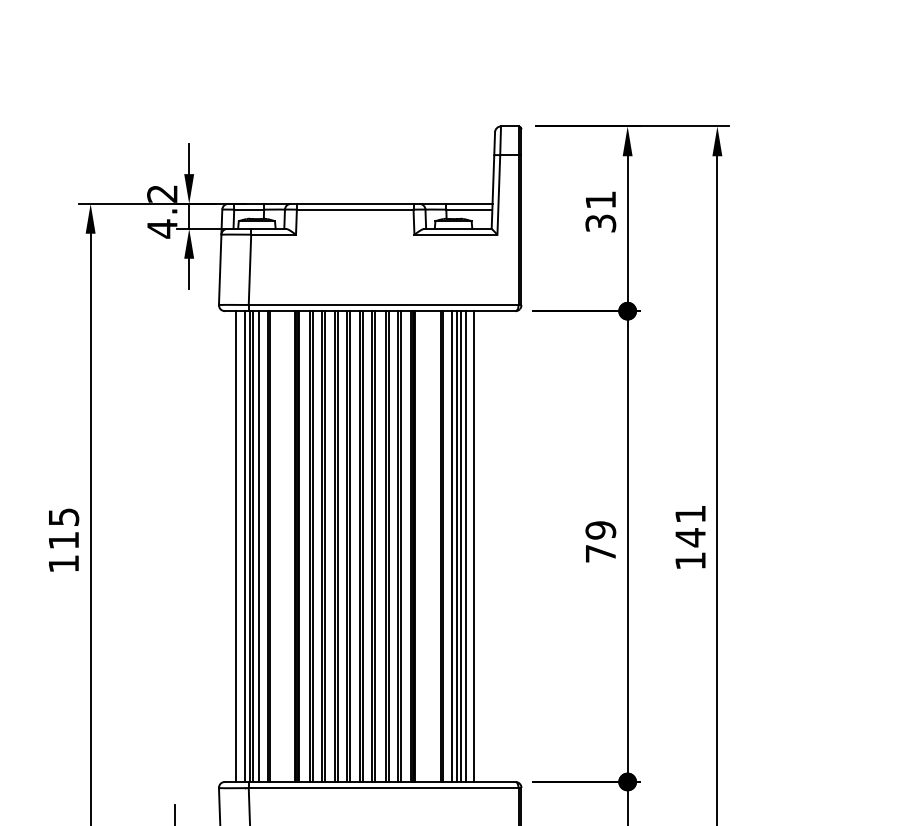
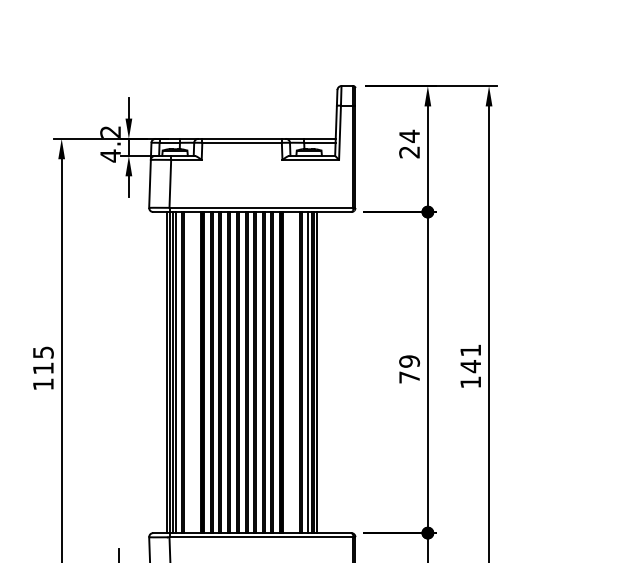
text: (600, 210) -> (409, 143), 31 -> 24
line: (235, 546) -> (160, 372), removed
line: (474, 546) -> (323, 372), removed

